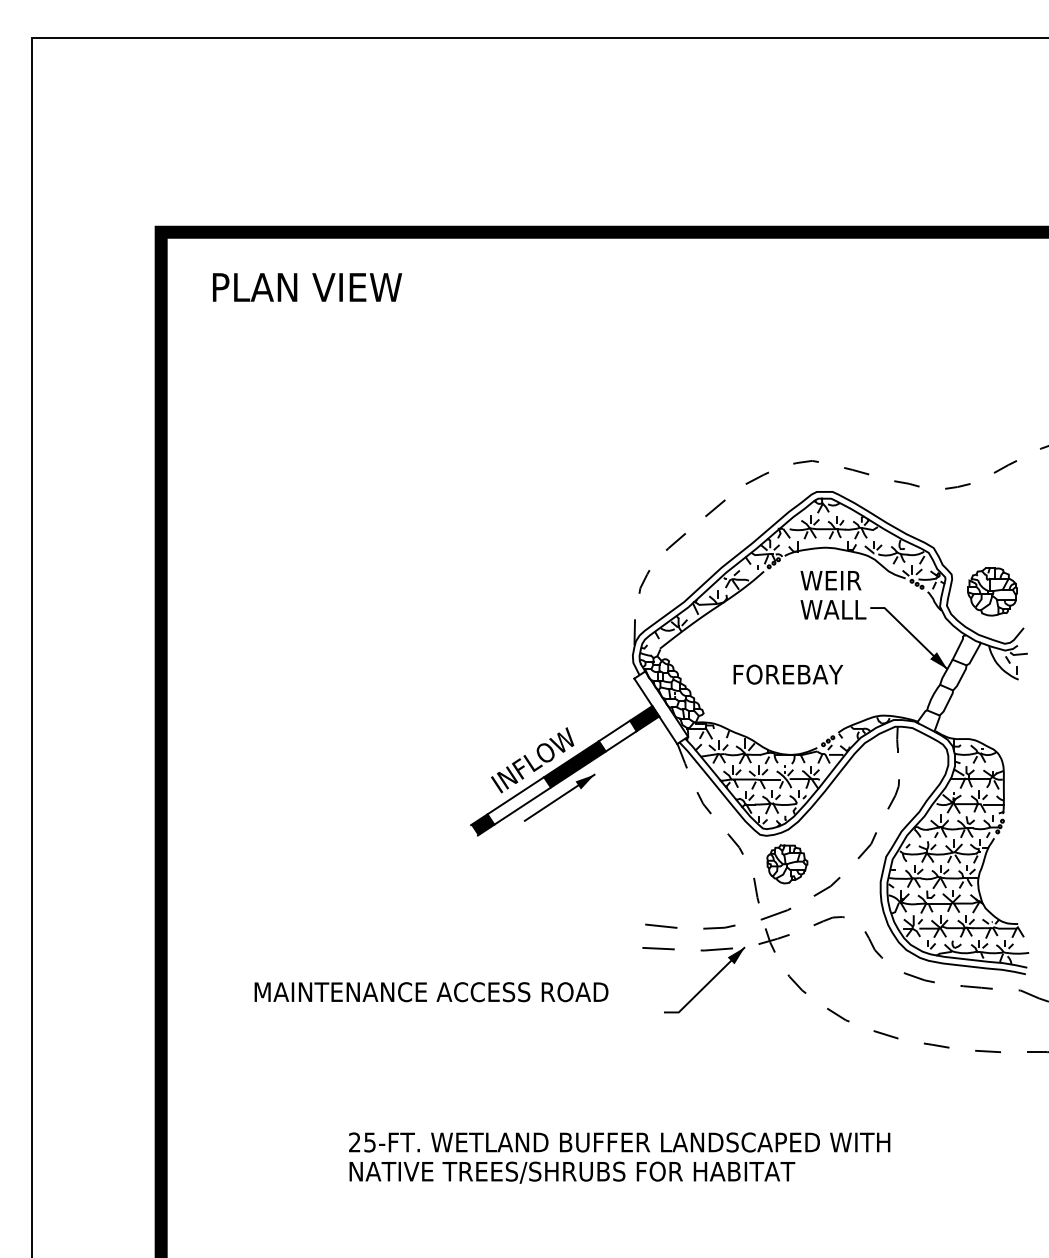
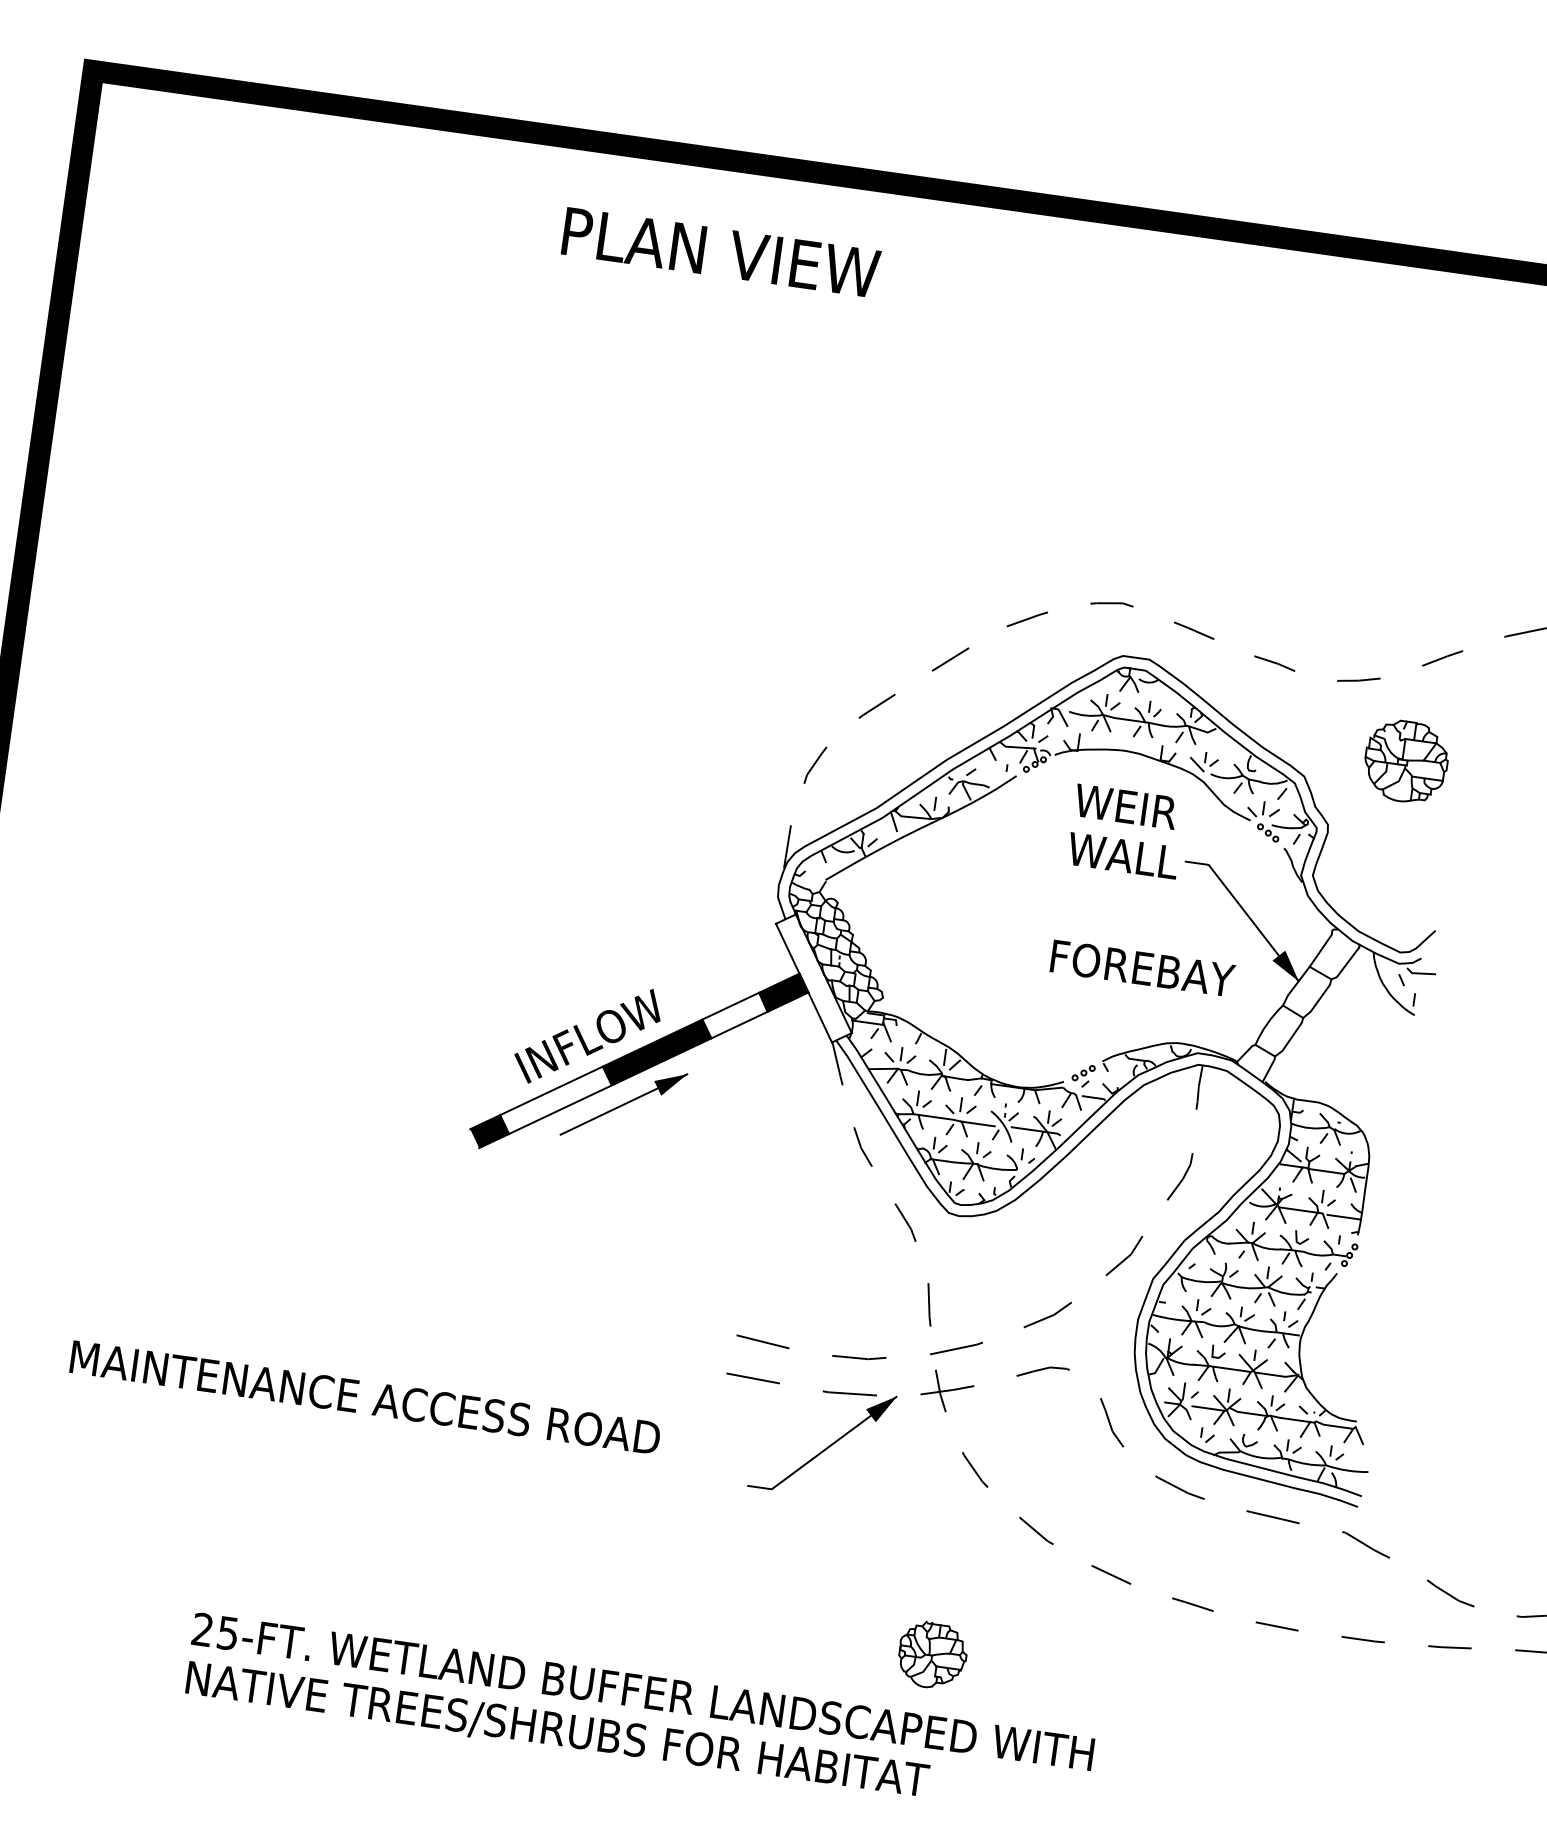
text: (307, 287) -> (721, 252), moved
part: (992, 591) -> (1406, 761), moved
text: (788, 674) -> (1143, 968), moved
part: (787, 864) -> (932, 1656), moved

